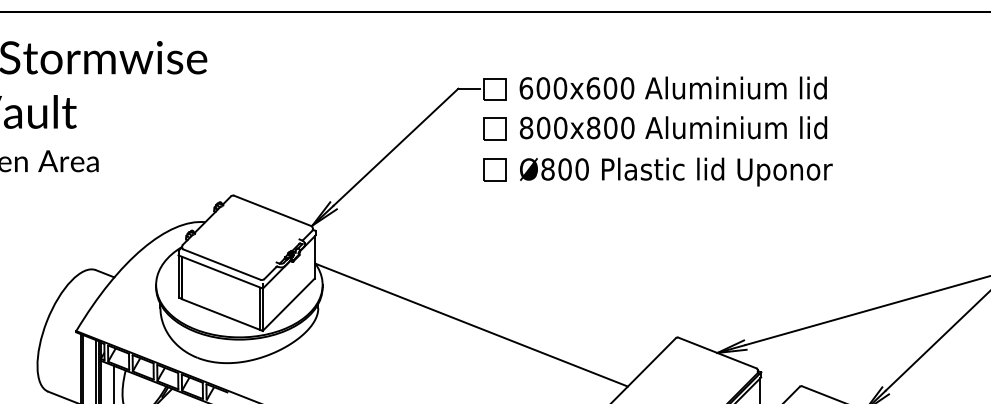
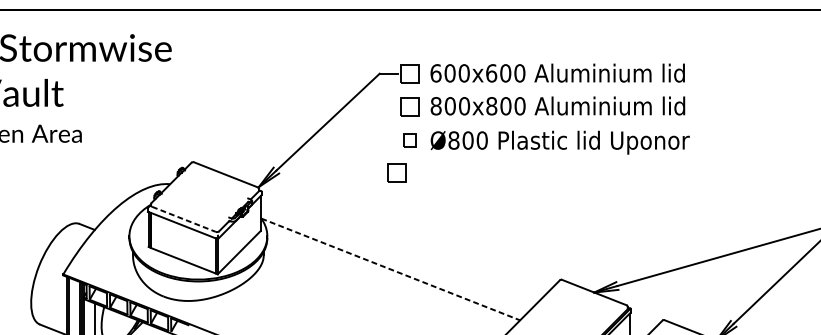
part: (494, 169) -> (409, 140), size x0.7
part: (478, 208) -> (396, 172), added
line: (222, 264) -> (184, 219), solid -> dashed
line: (471, 325) -> (390, 269), solid -> dashed

